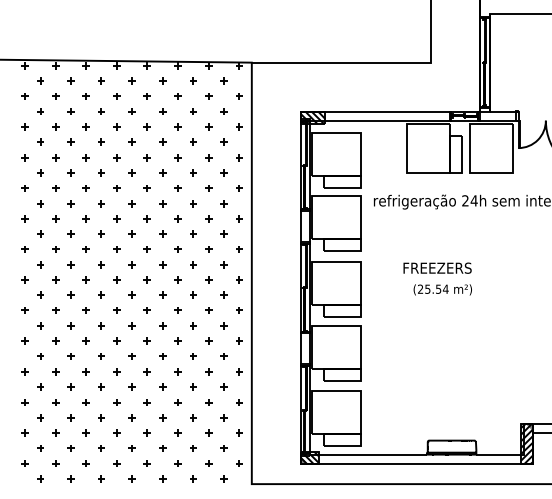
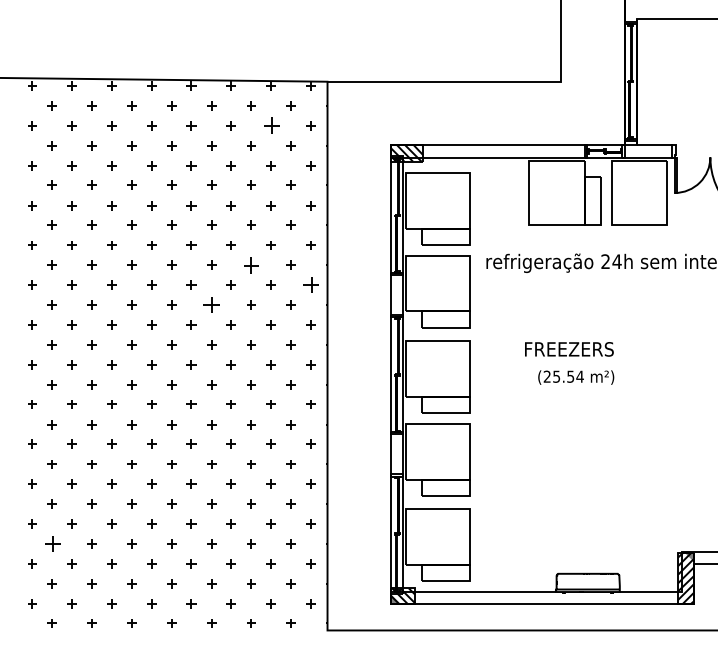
part: (208, 96) -> (270, 125), size x1.6
part: (193, 203) -> (251, 264), size x1.6
part: (238, 218) -> (310, 284), size x1.6
part: (162, 233) -> (211, 304), size x1.6
part: (39, 417) -> (51, 543), size x1.6

